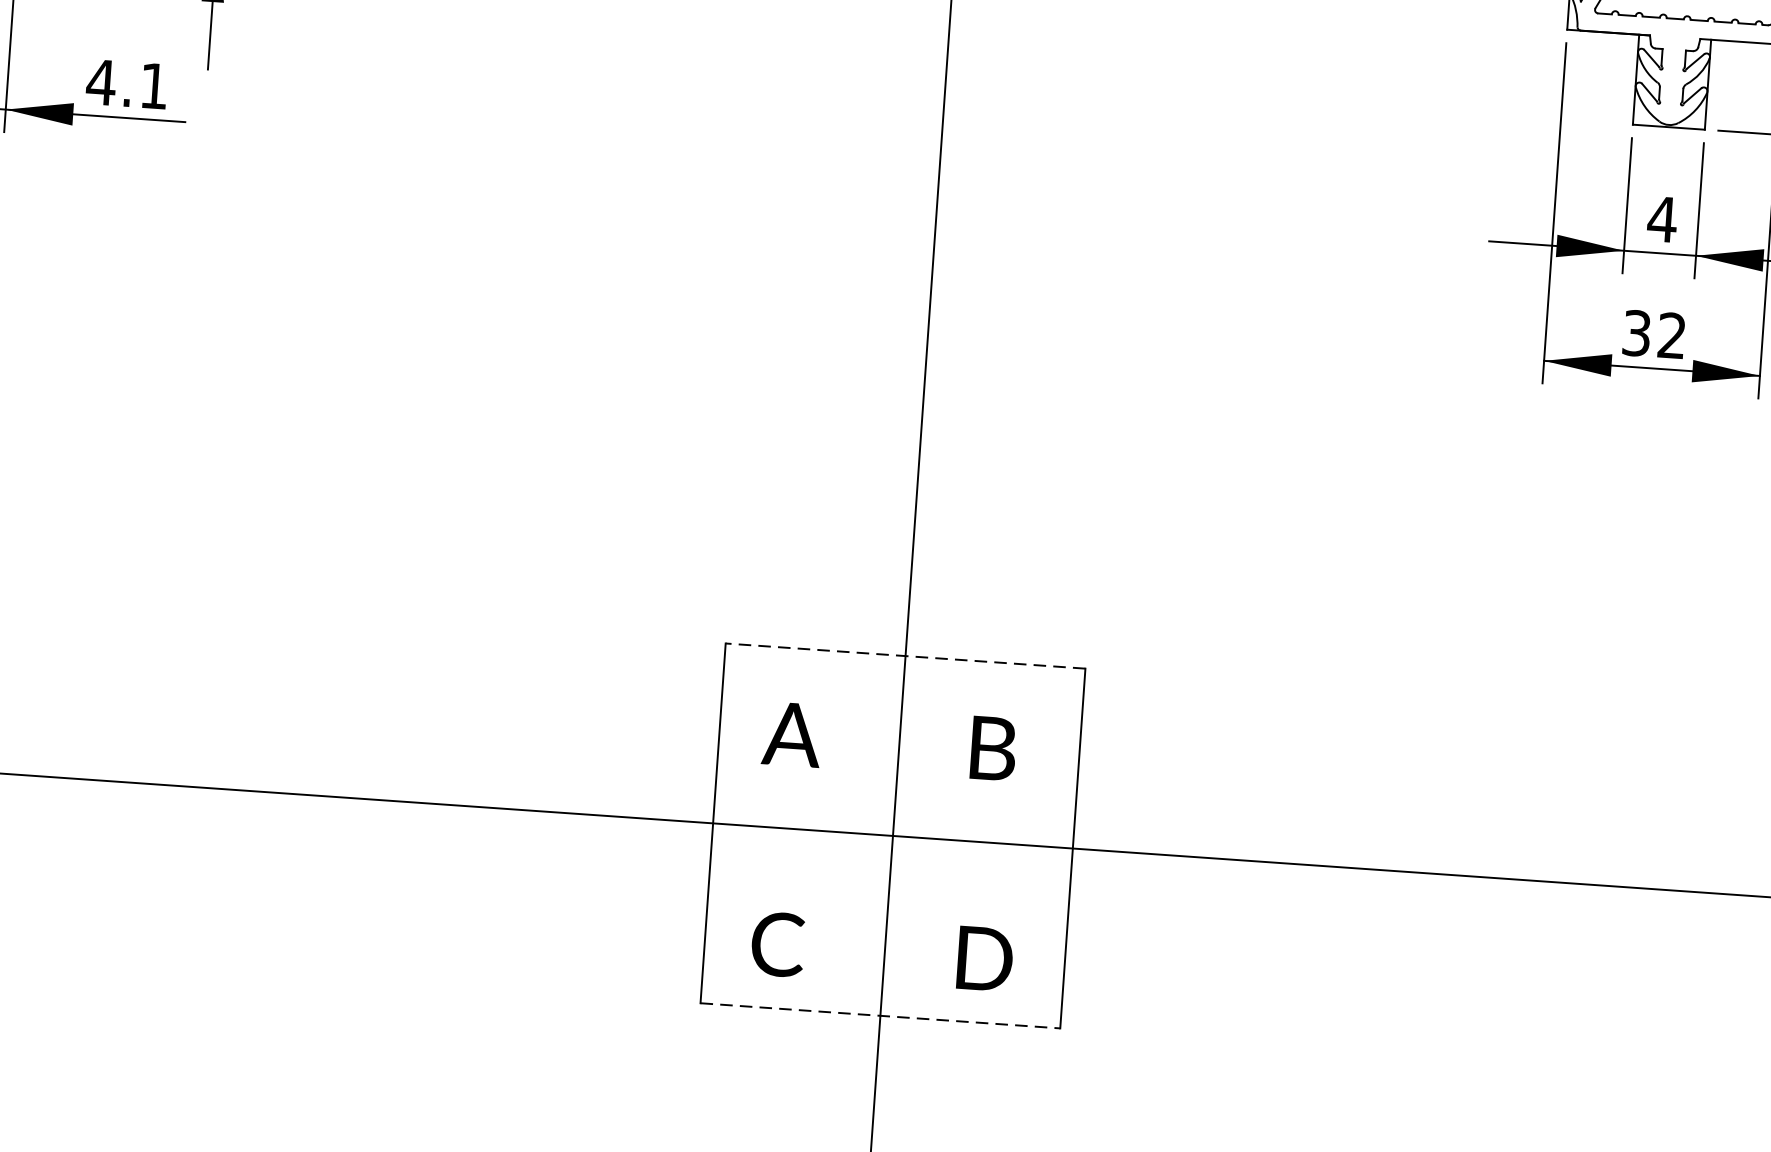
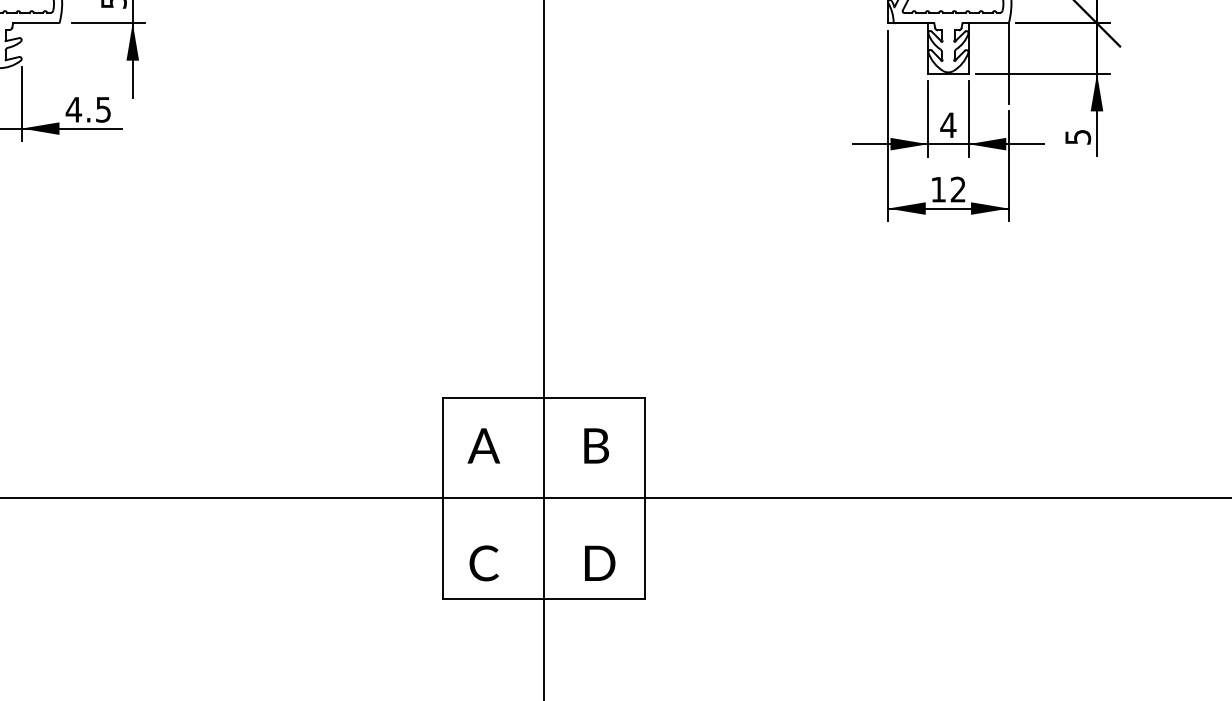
text: (154, 85) -> (103, 109), 4.1 -> 4.5
text: (1636, 333) -> (938, 189), 32 -> 12
line: (904, 655) -> (543, 397), dashed -> solid
line: (879, 1016) -> (543, 599), dashed -> solid

